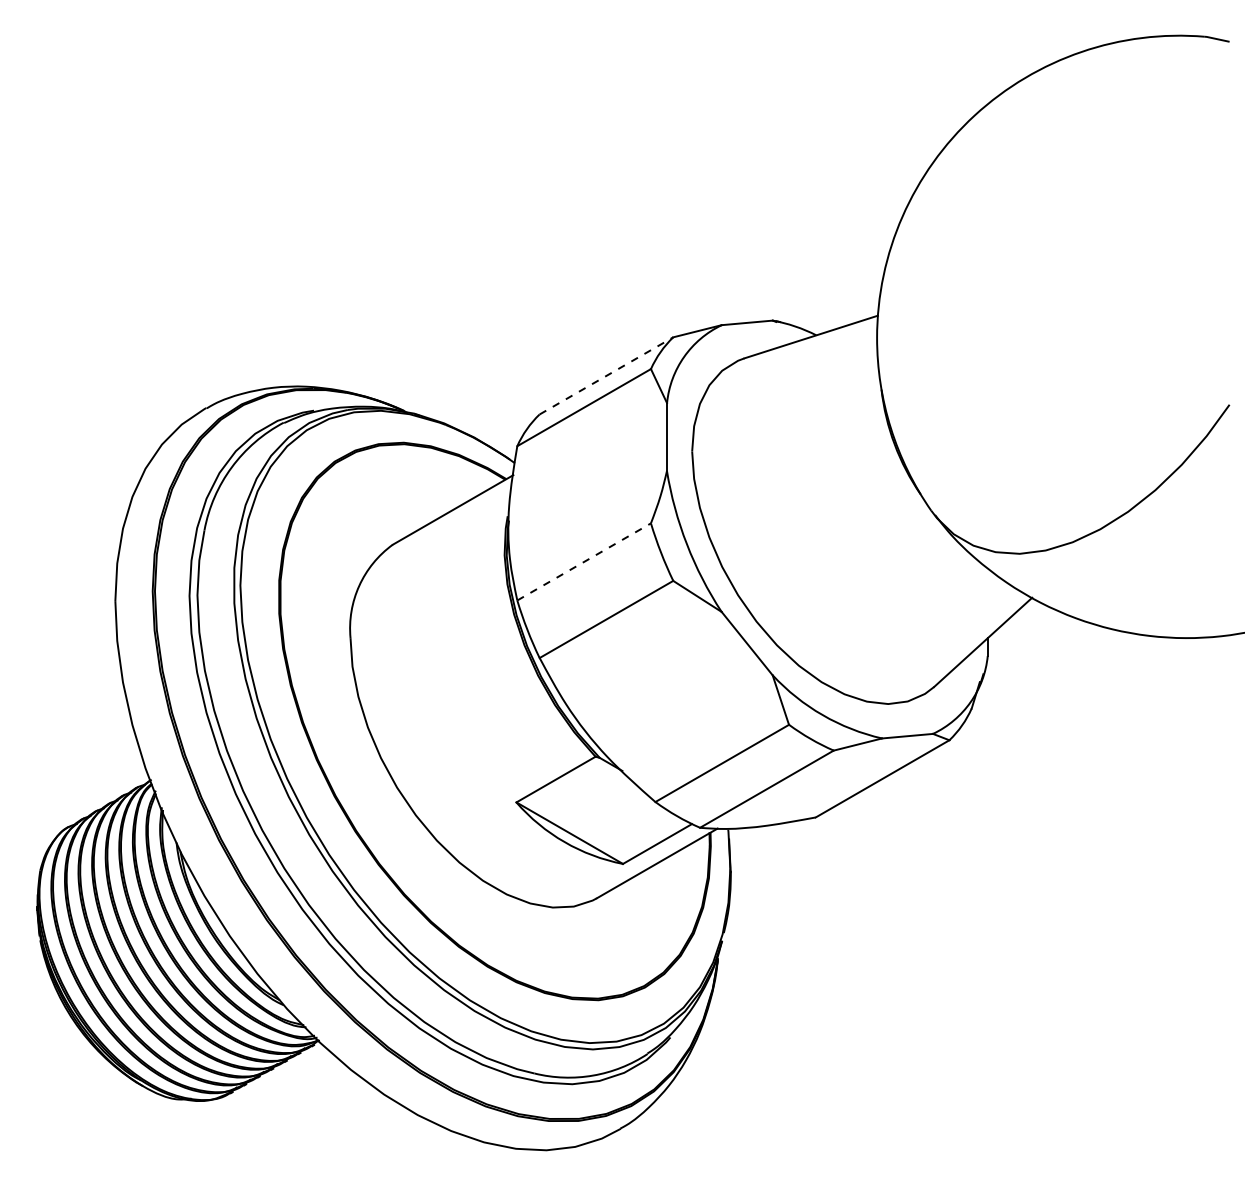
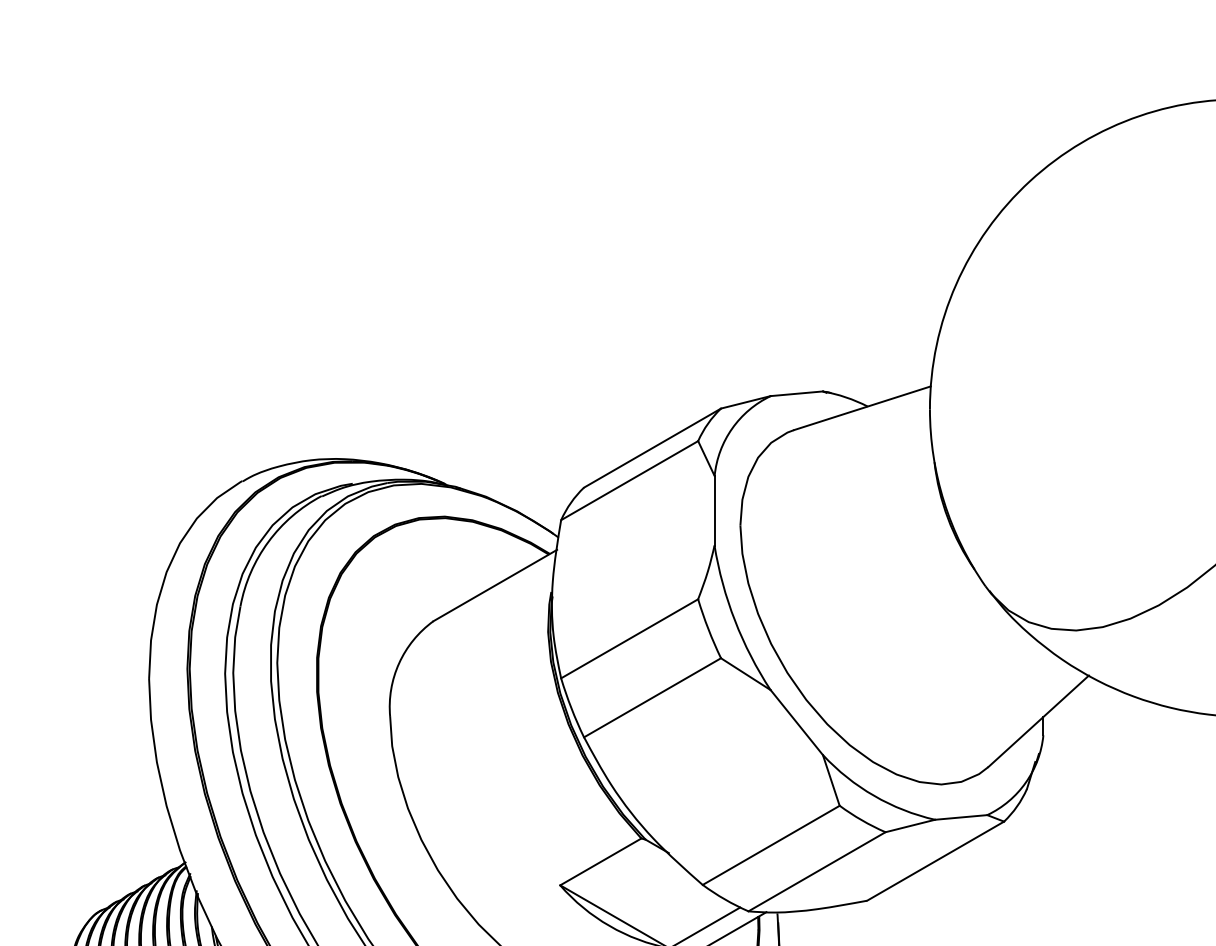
line: (606, 375) -> (652, 447), dashed -> solid
line: (584, 561) -> (630, 638), dashed -> solid

